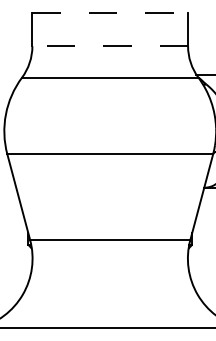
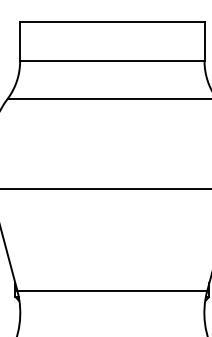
line: (110, 13) -> (112, 22), dashed -> solid
line: (110, 46) -> (112, 61), dashed -> solid

